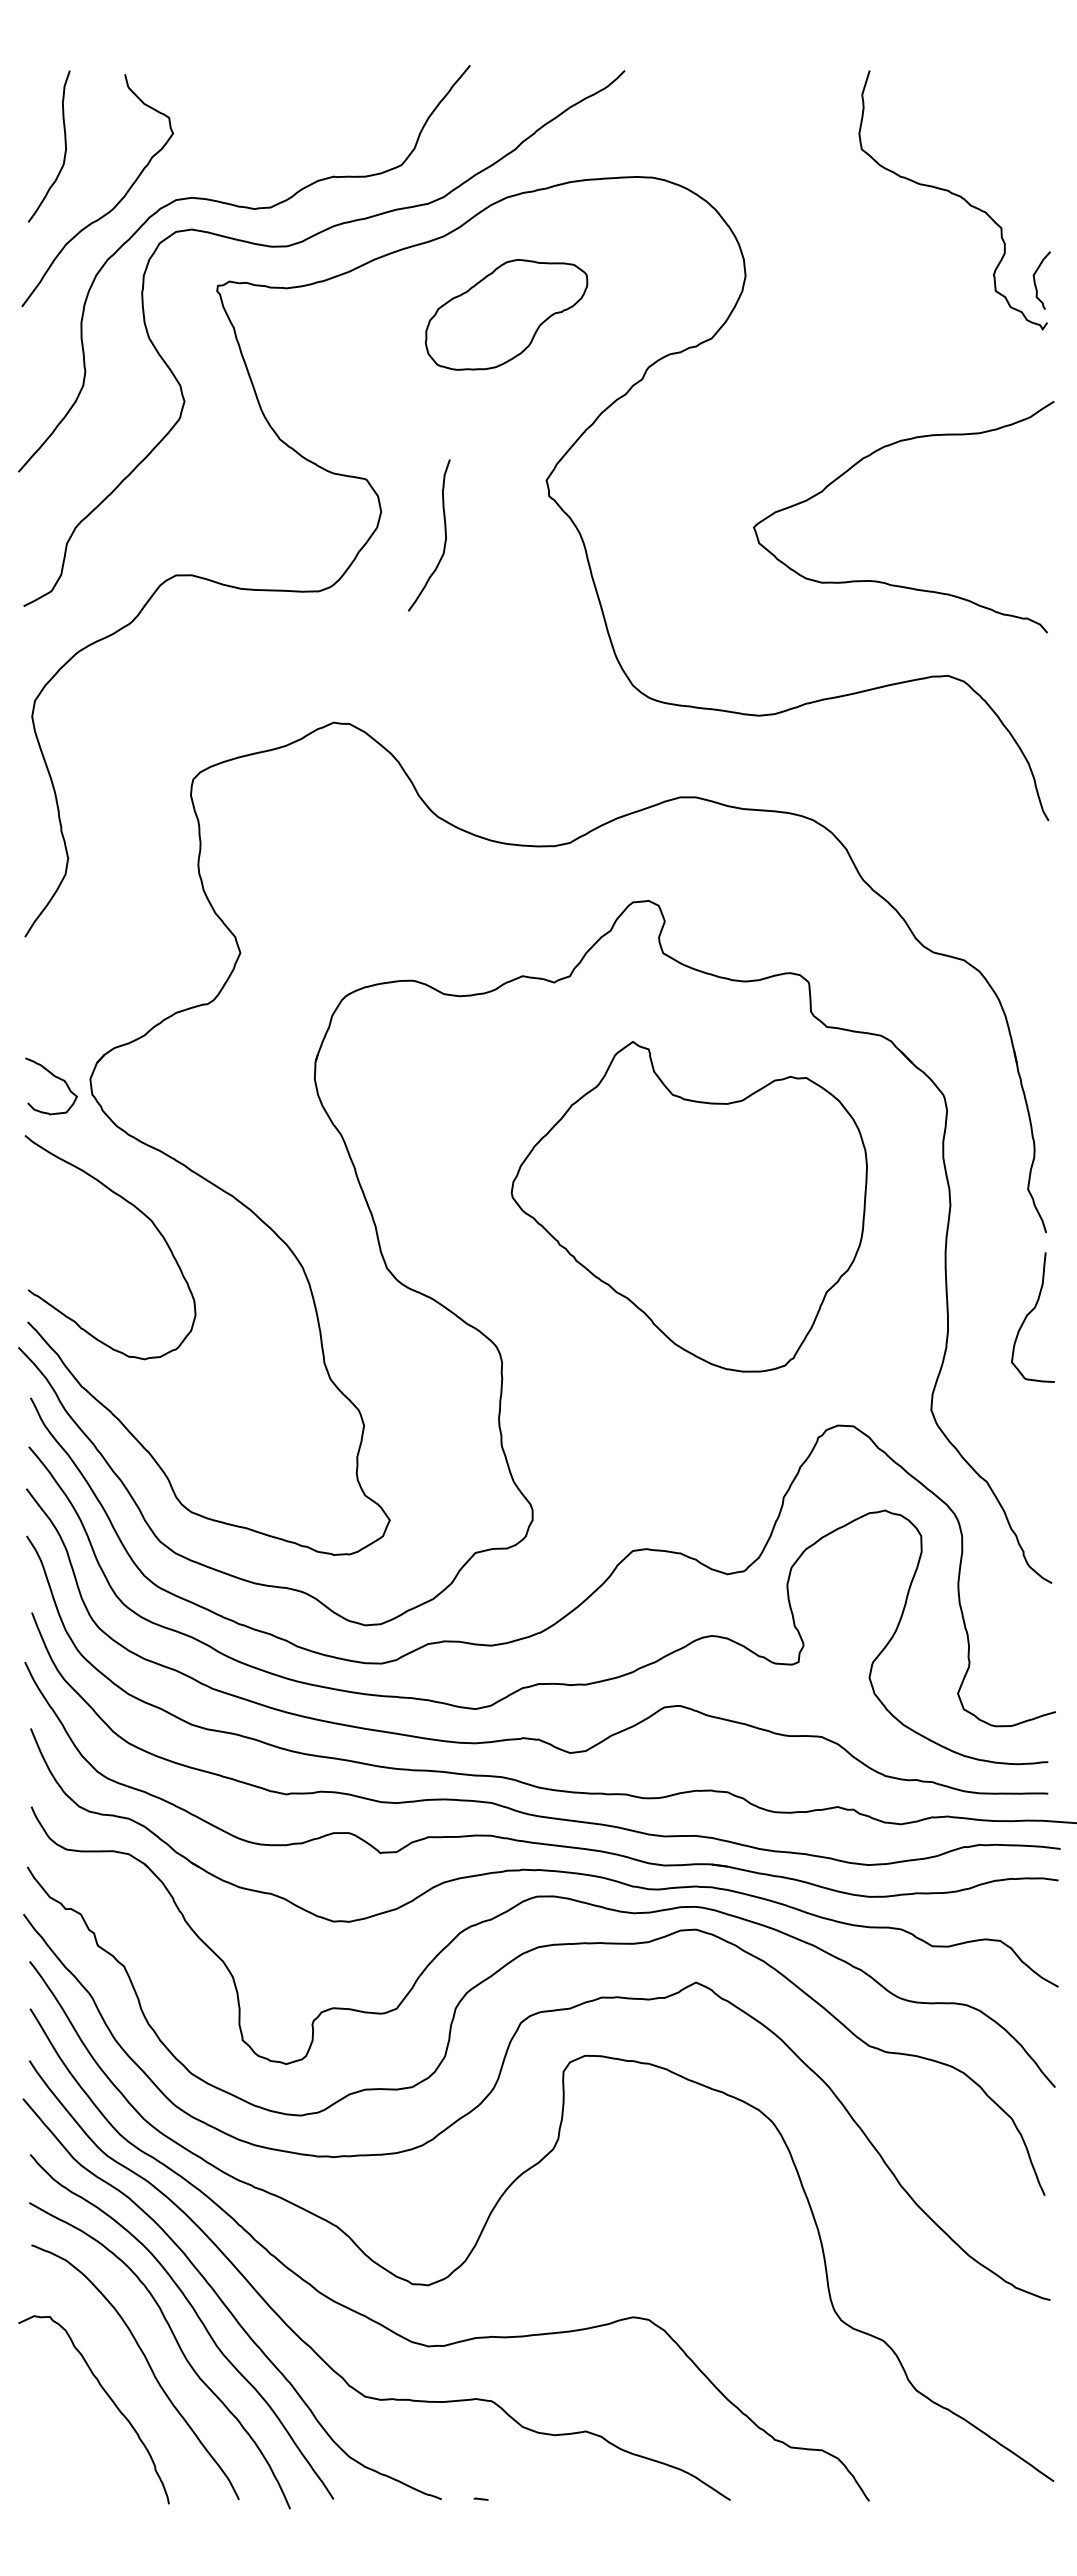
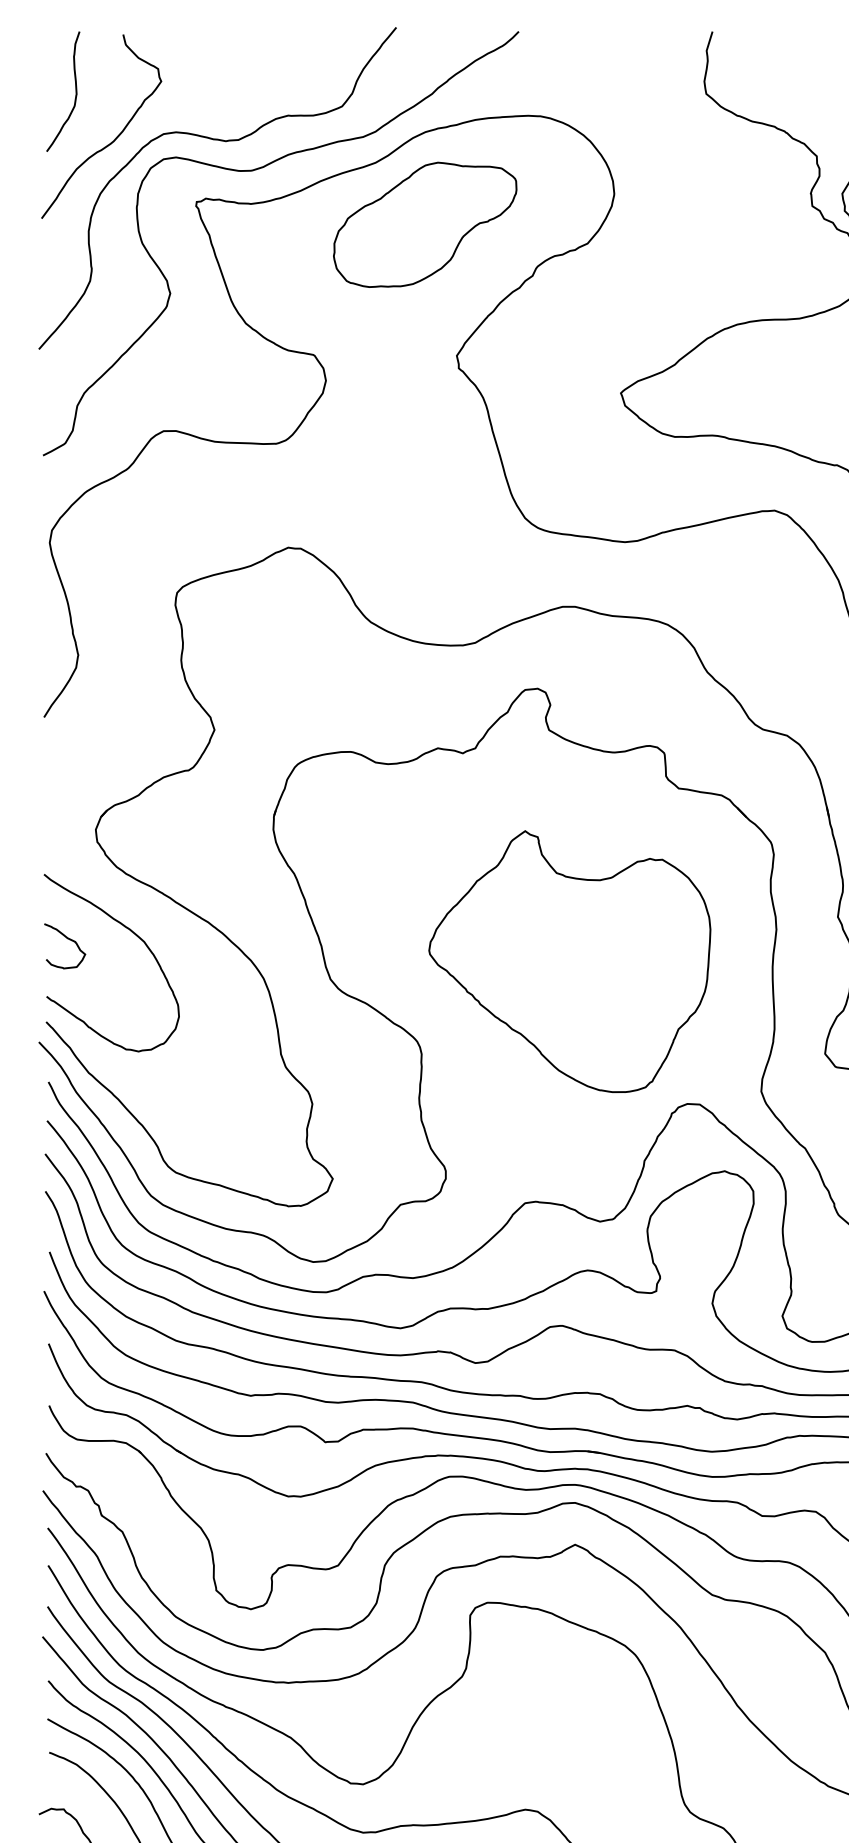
part: (506, 314) -> (425, 224), size x1.43
curve: (444, 532) -> (376, 397), removed
curve: (54, 1077) -> (67, 939), moved
part: (688, 1206) -> (569, 961), moved

